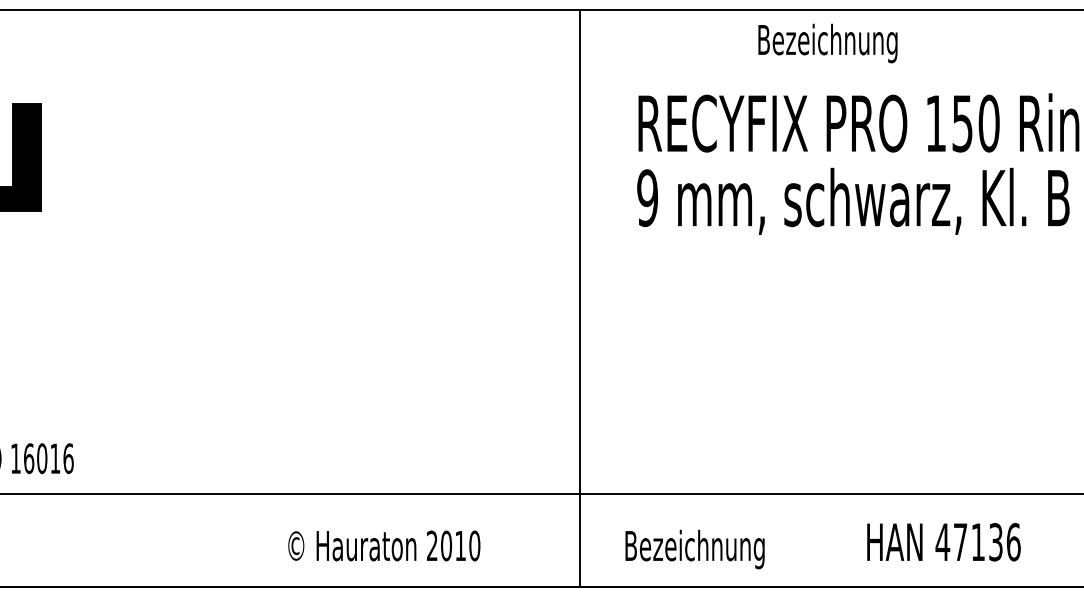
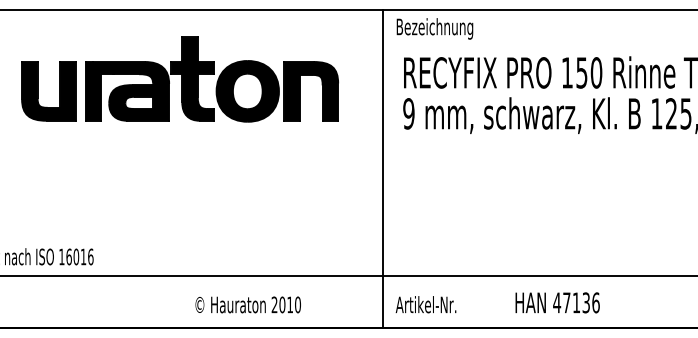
text: (827, 42) -> (434, 28), moved
part: (288, 135) -> (211, 79), added
line: (579, 297) -> (382, 168), moved
text: (943, 541) -> (557, 302), moved
text: (382, 545) -> (247, 304), moved
text: (694, 548) -> (434, 306), Bezeichnung -> Artikel-Nr.

